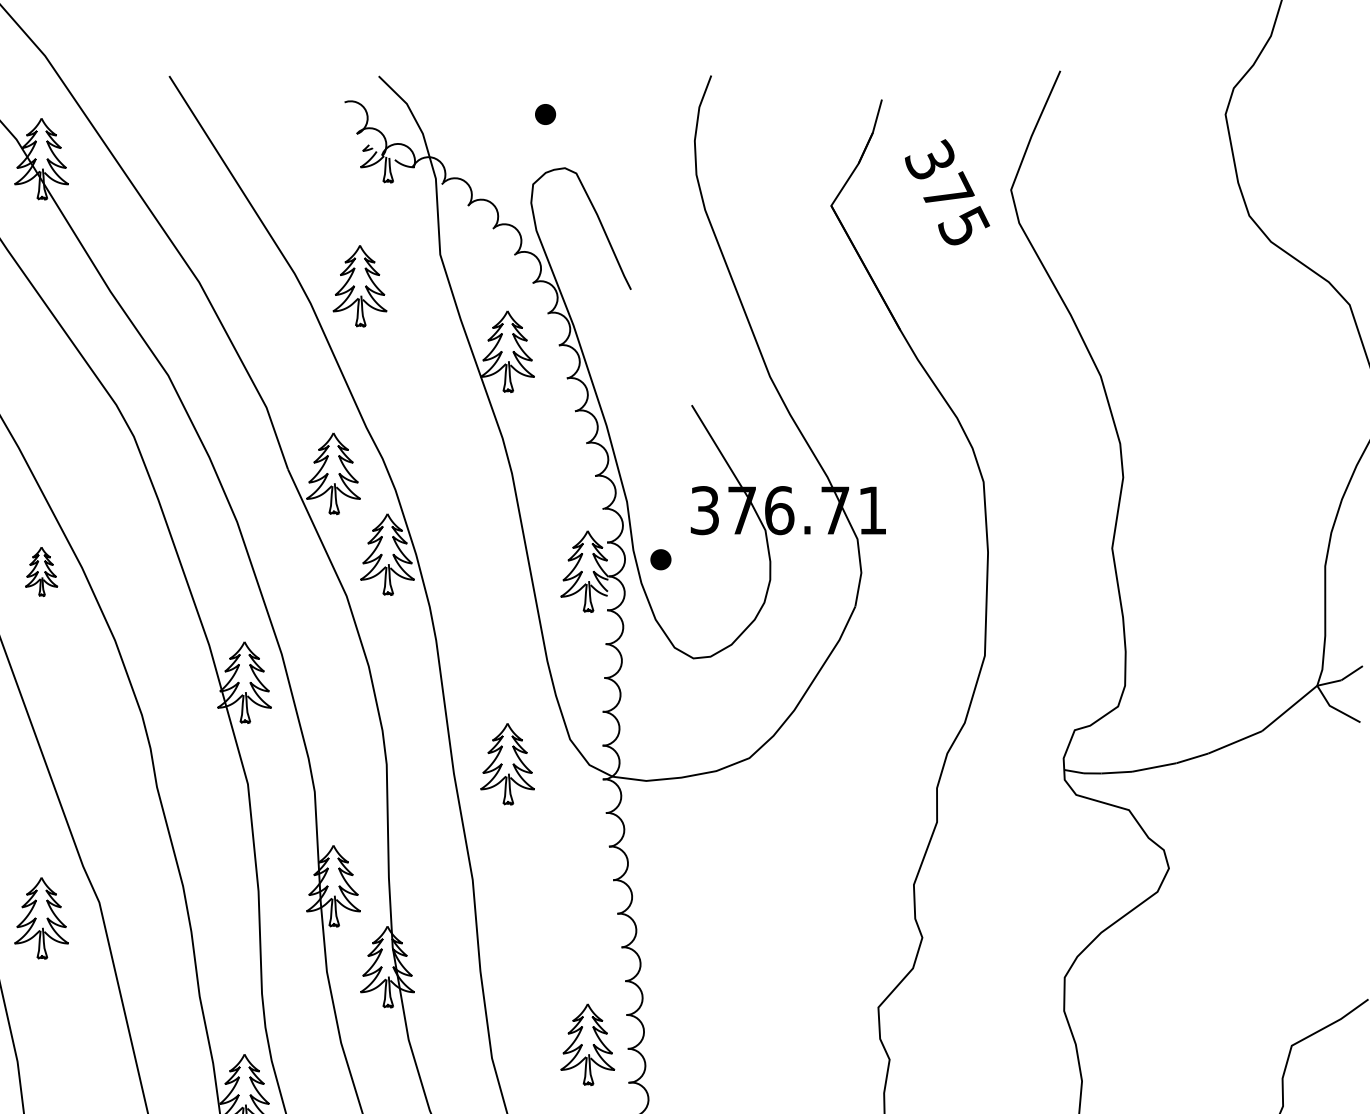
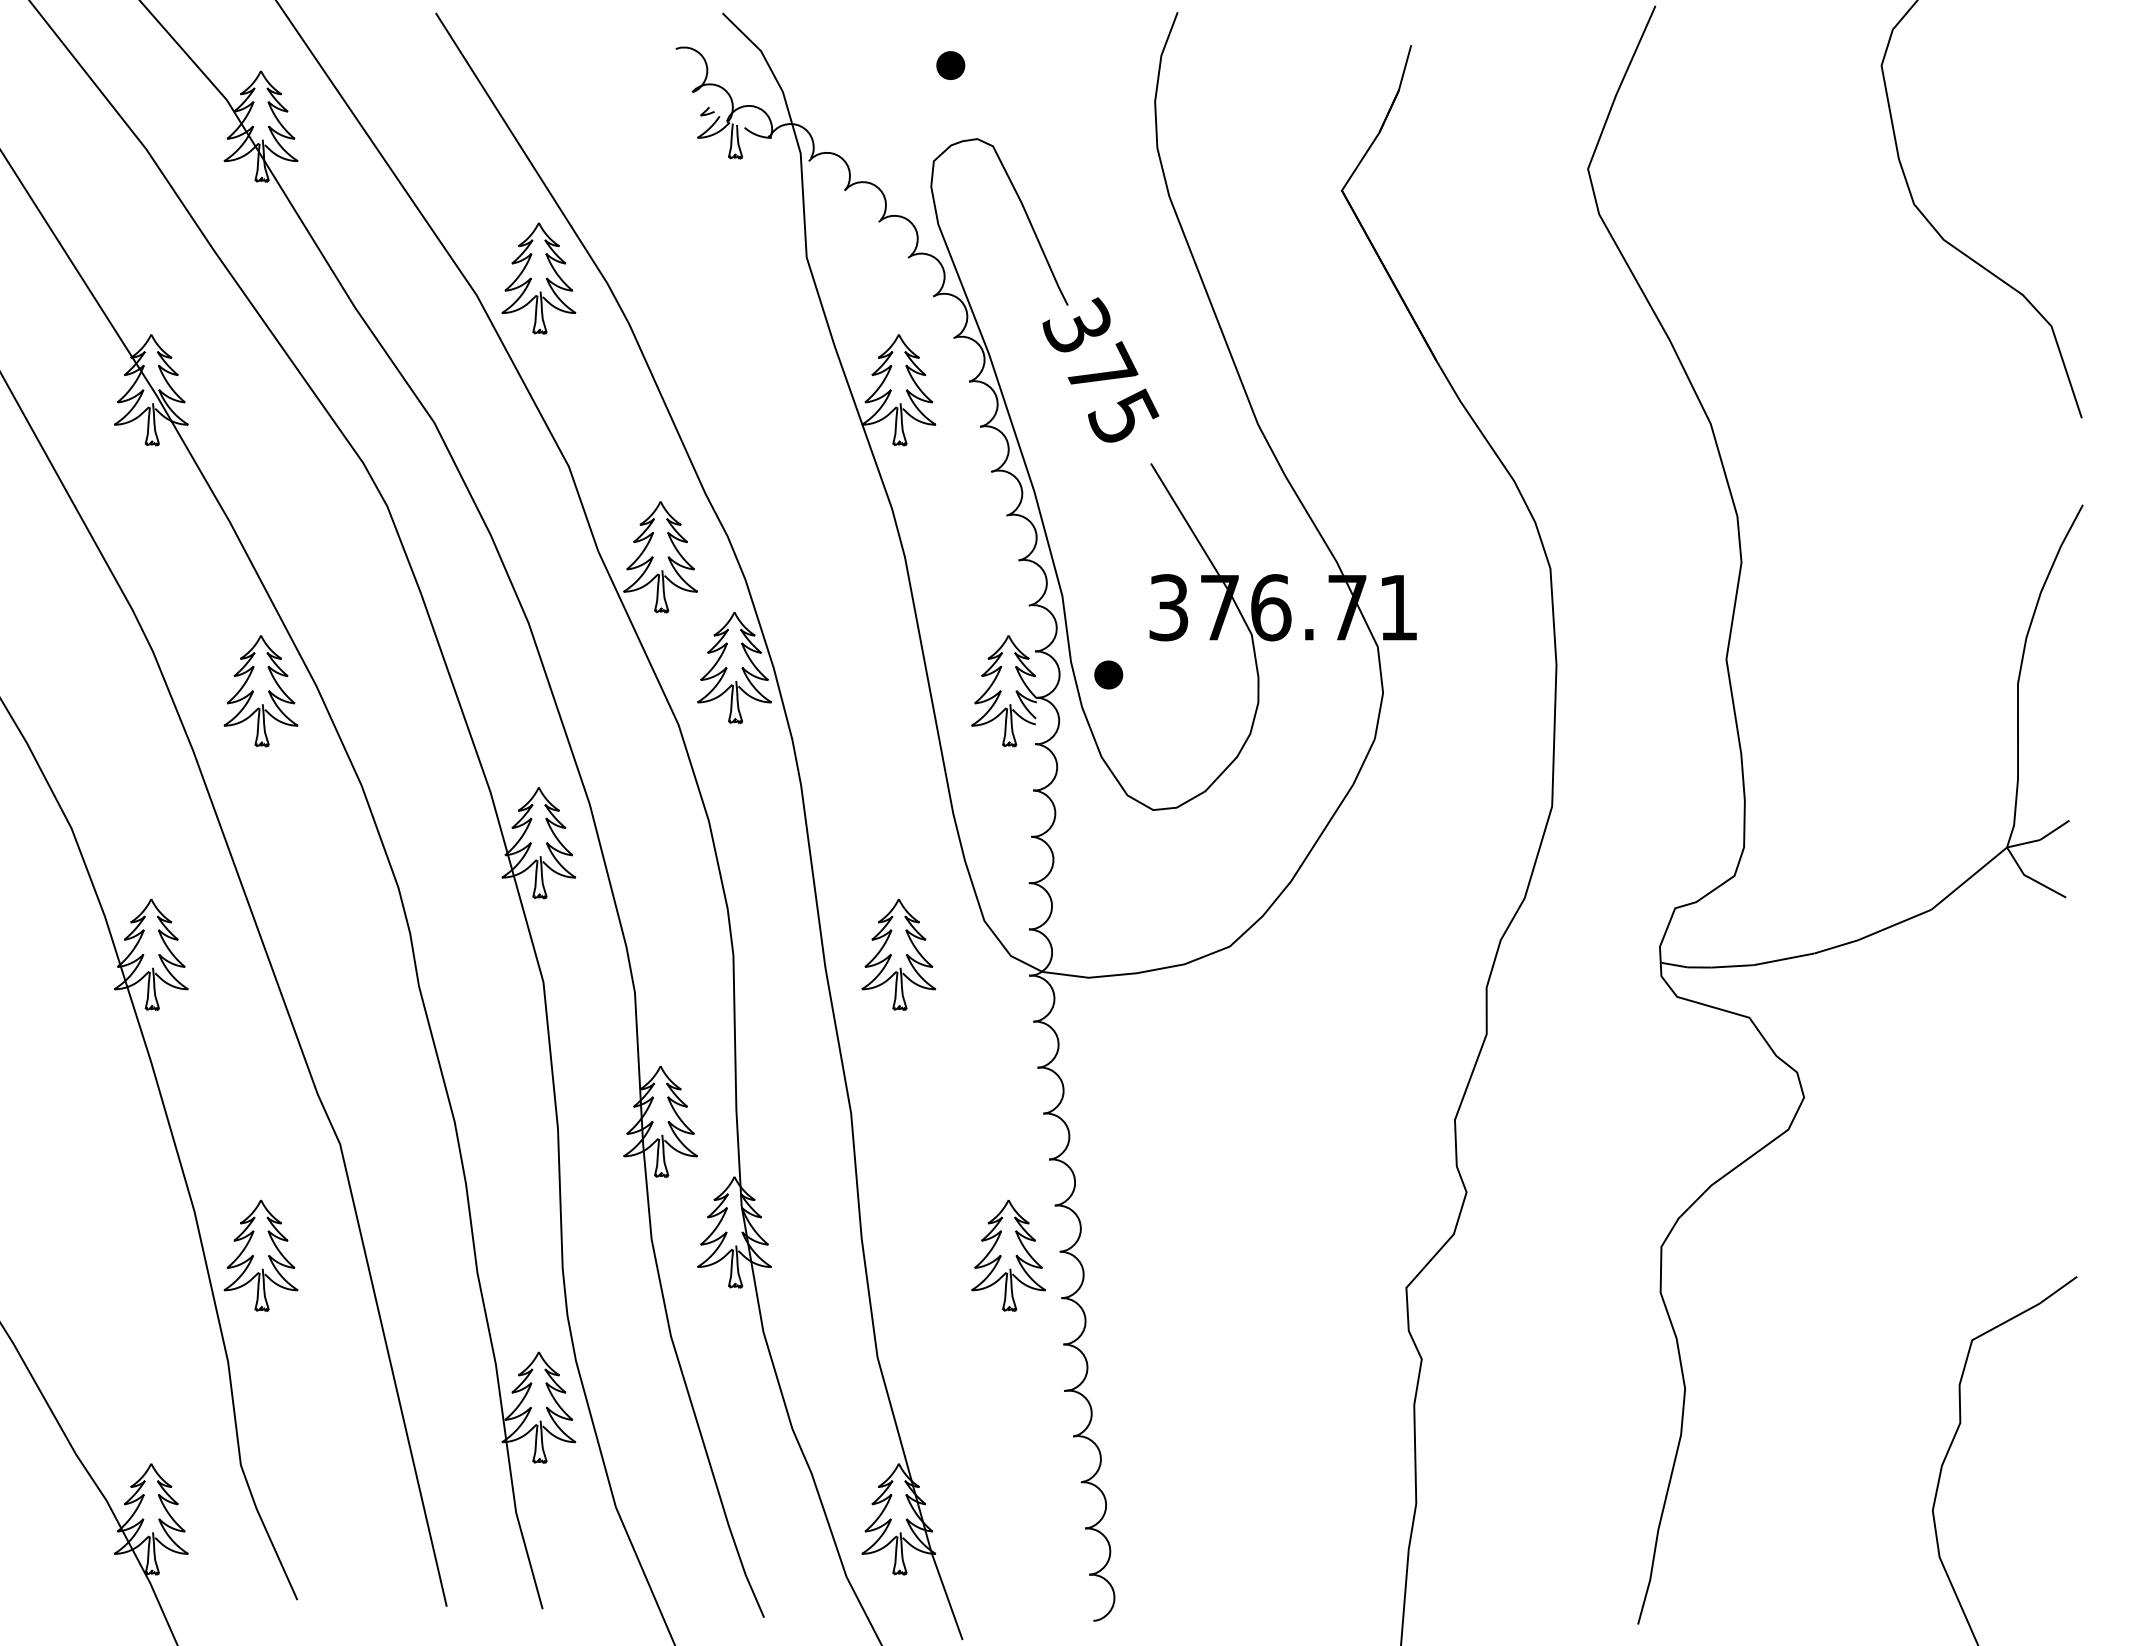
text: (947, 191) -> (1100, 369), moved
part: (359, 286) -> (538, 278), moved
part: (41, 571) -> (260, 691), size x1.67
part: (41, 918) -> (260, 1255), moved
part: (587, 1044) -> (1008, 1255), moved

